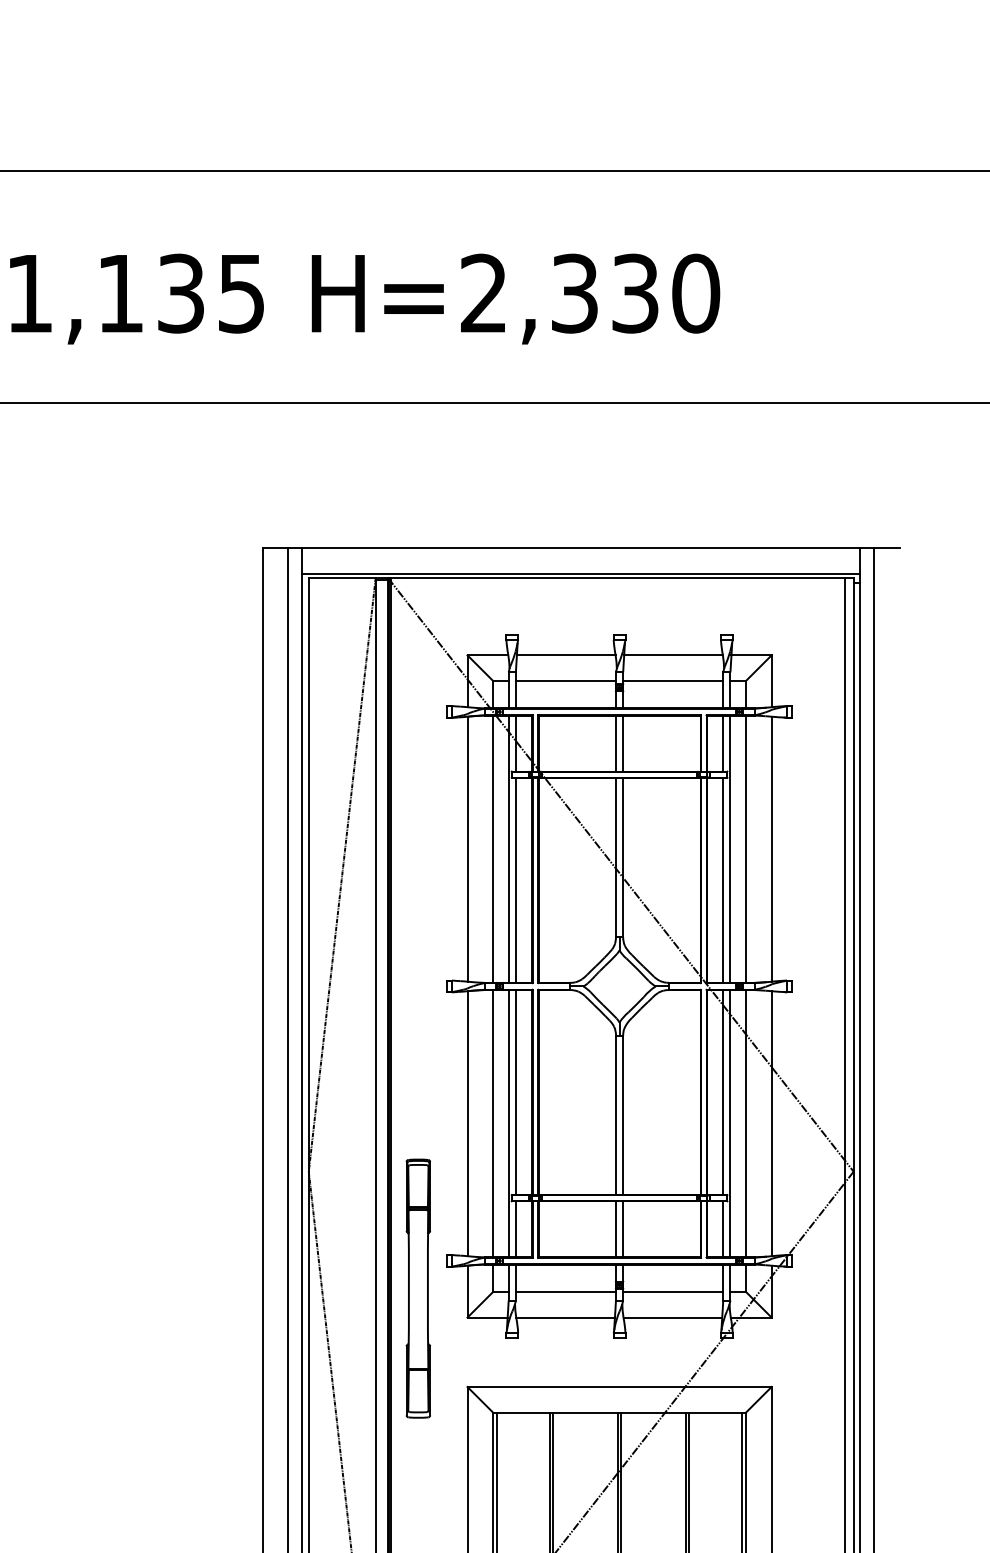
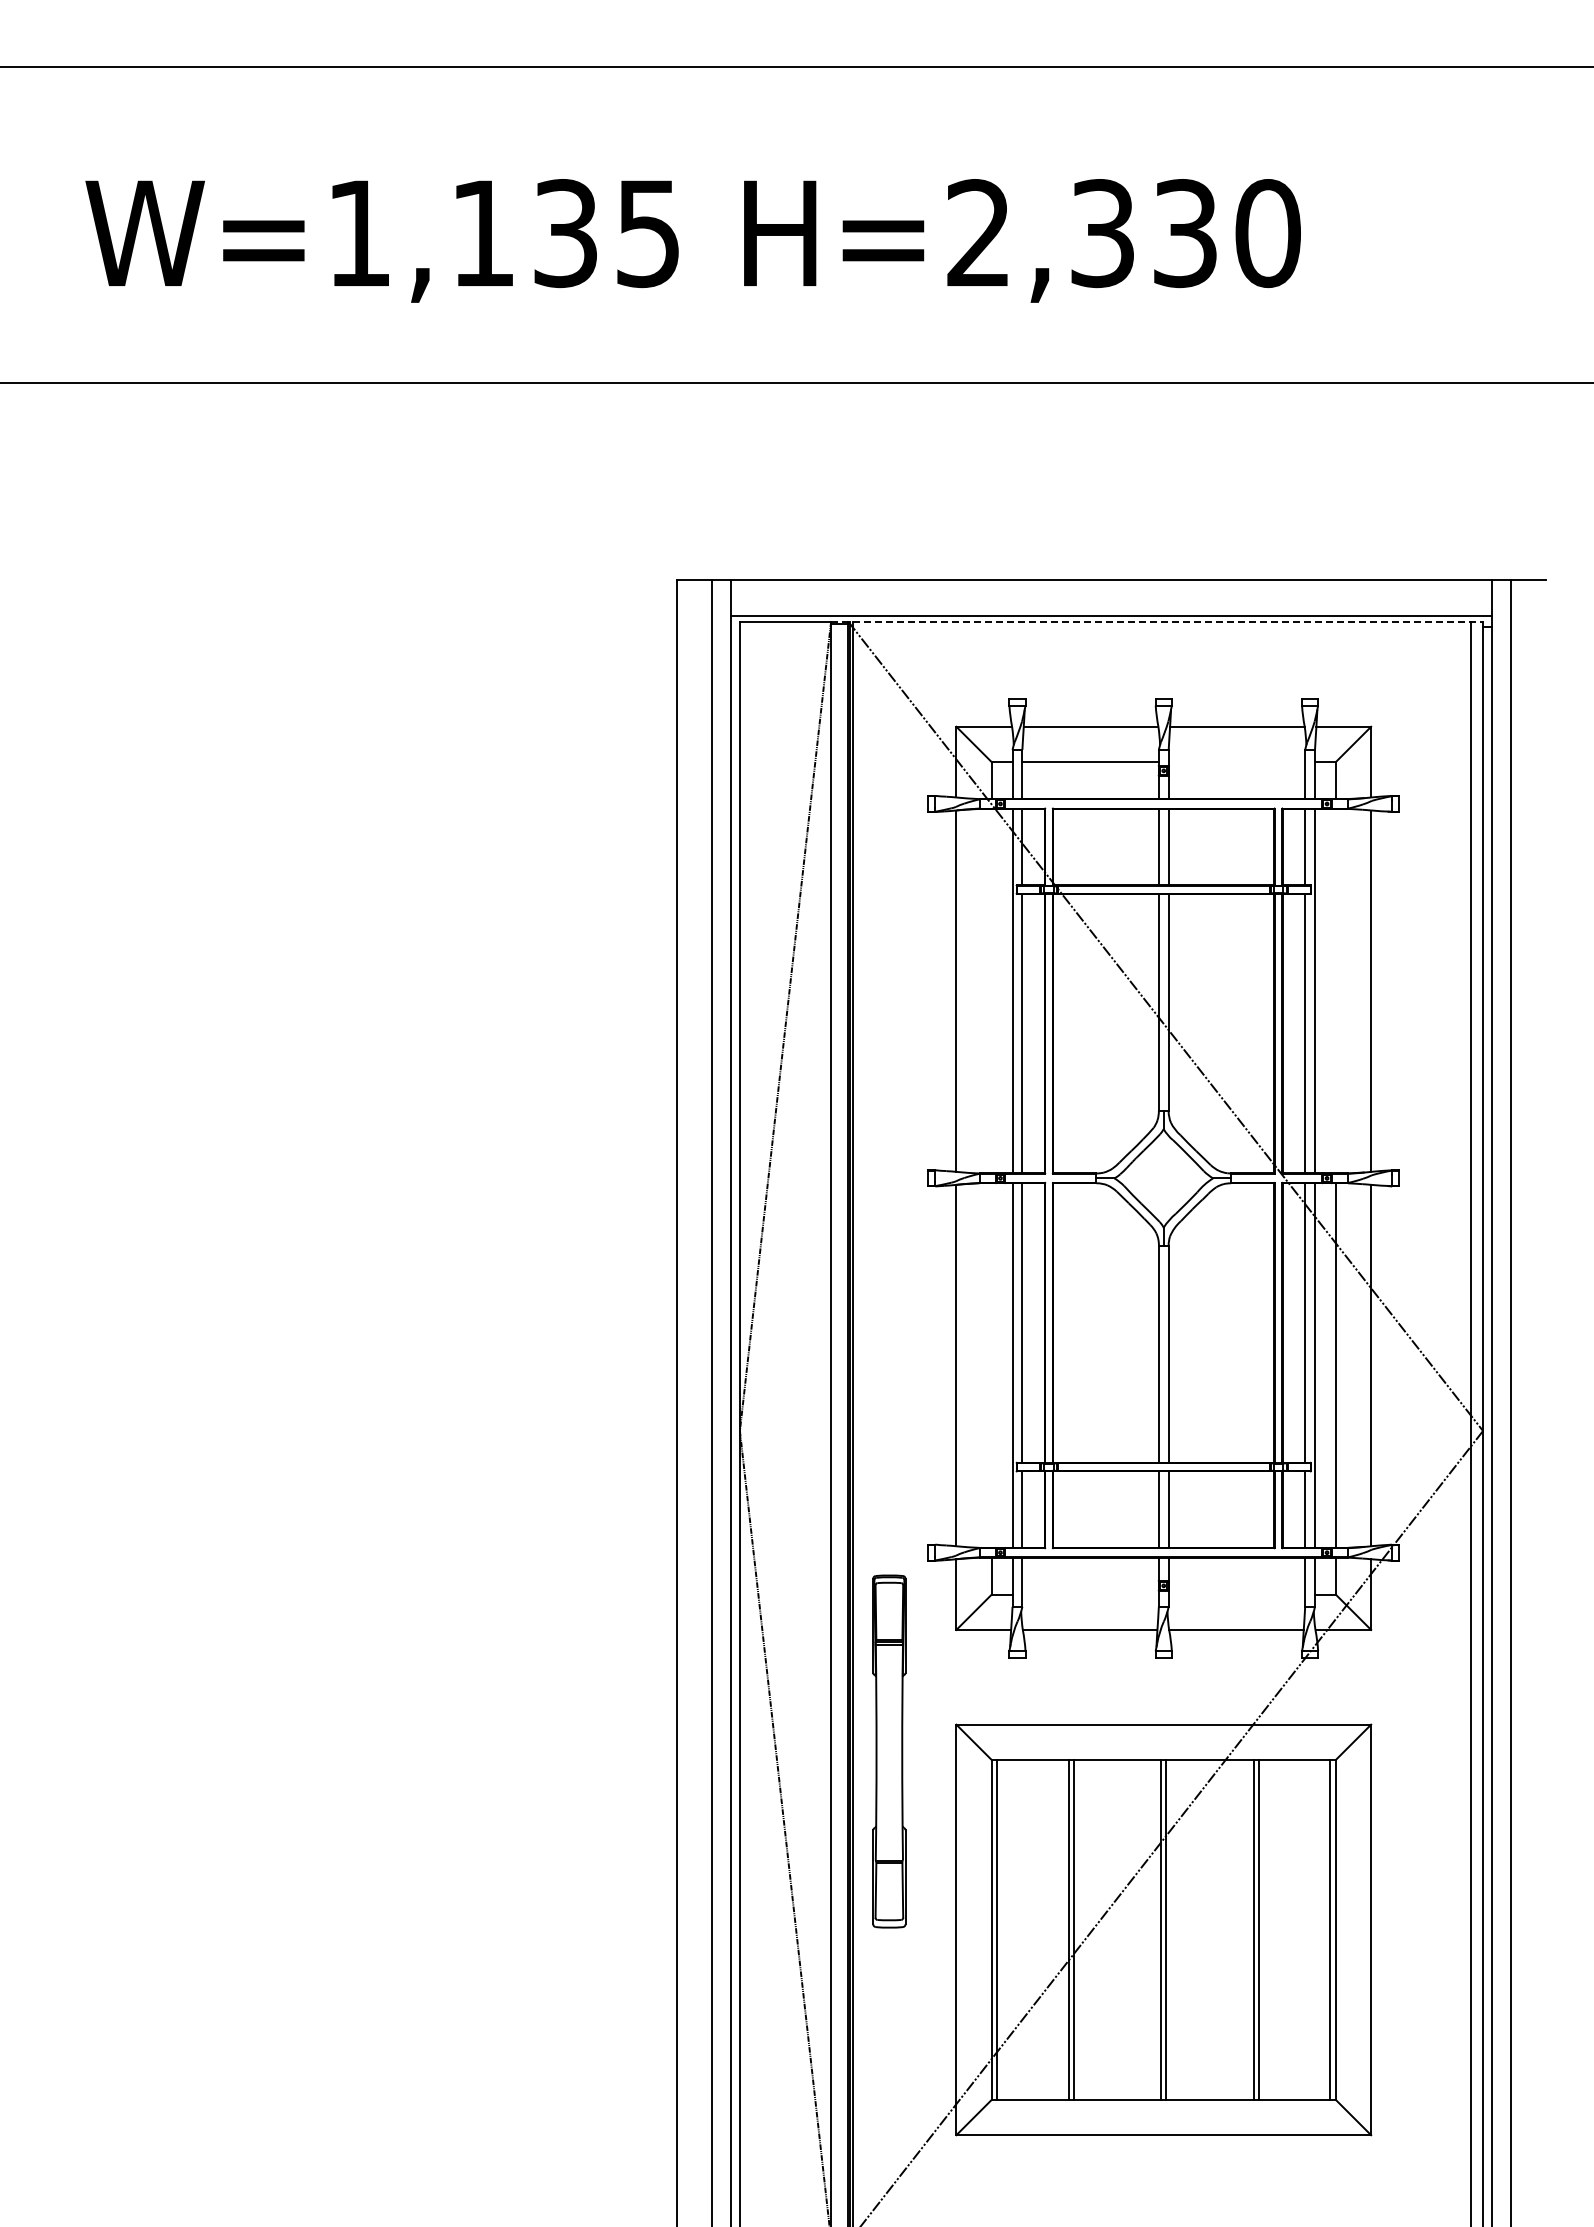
line: (614, 578) -> (1157, 621), solid -> dashed
line: (672, 680) -> (1236, 761), removed
line: (493, 848) -> (991, 990), removed
line: (746, 848) -> (1336, 990), removed
line: (493, 1123) -> (991, 1365), removed
part: (418, 1288) -> (889, 1751), moved
line: (565, 1291) -> (1090, 1594), removed
line: (672, 1291) -> (1236, 1594), removed

